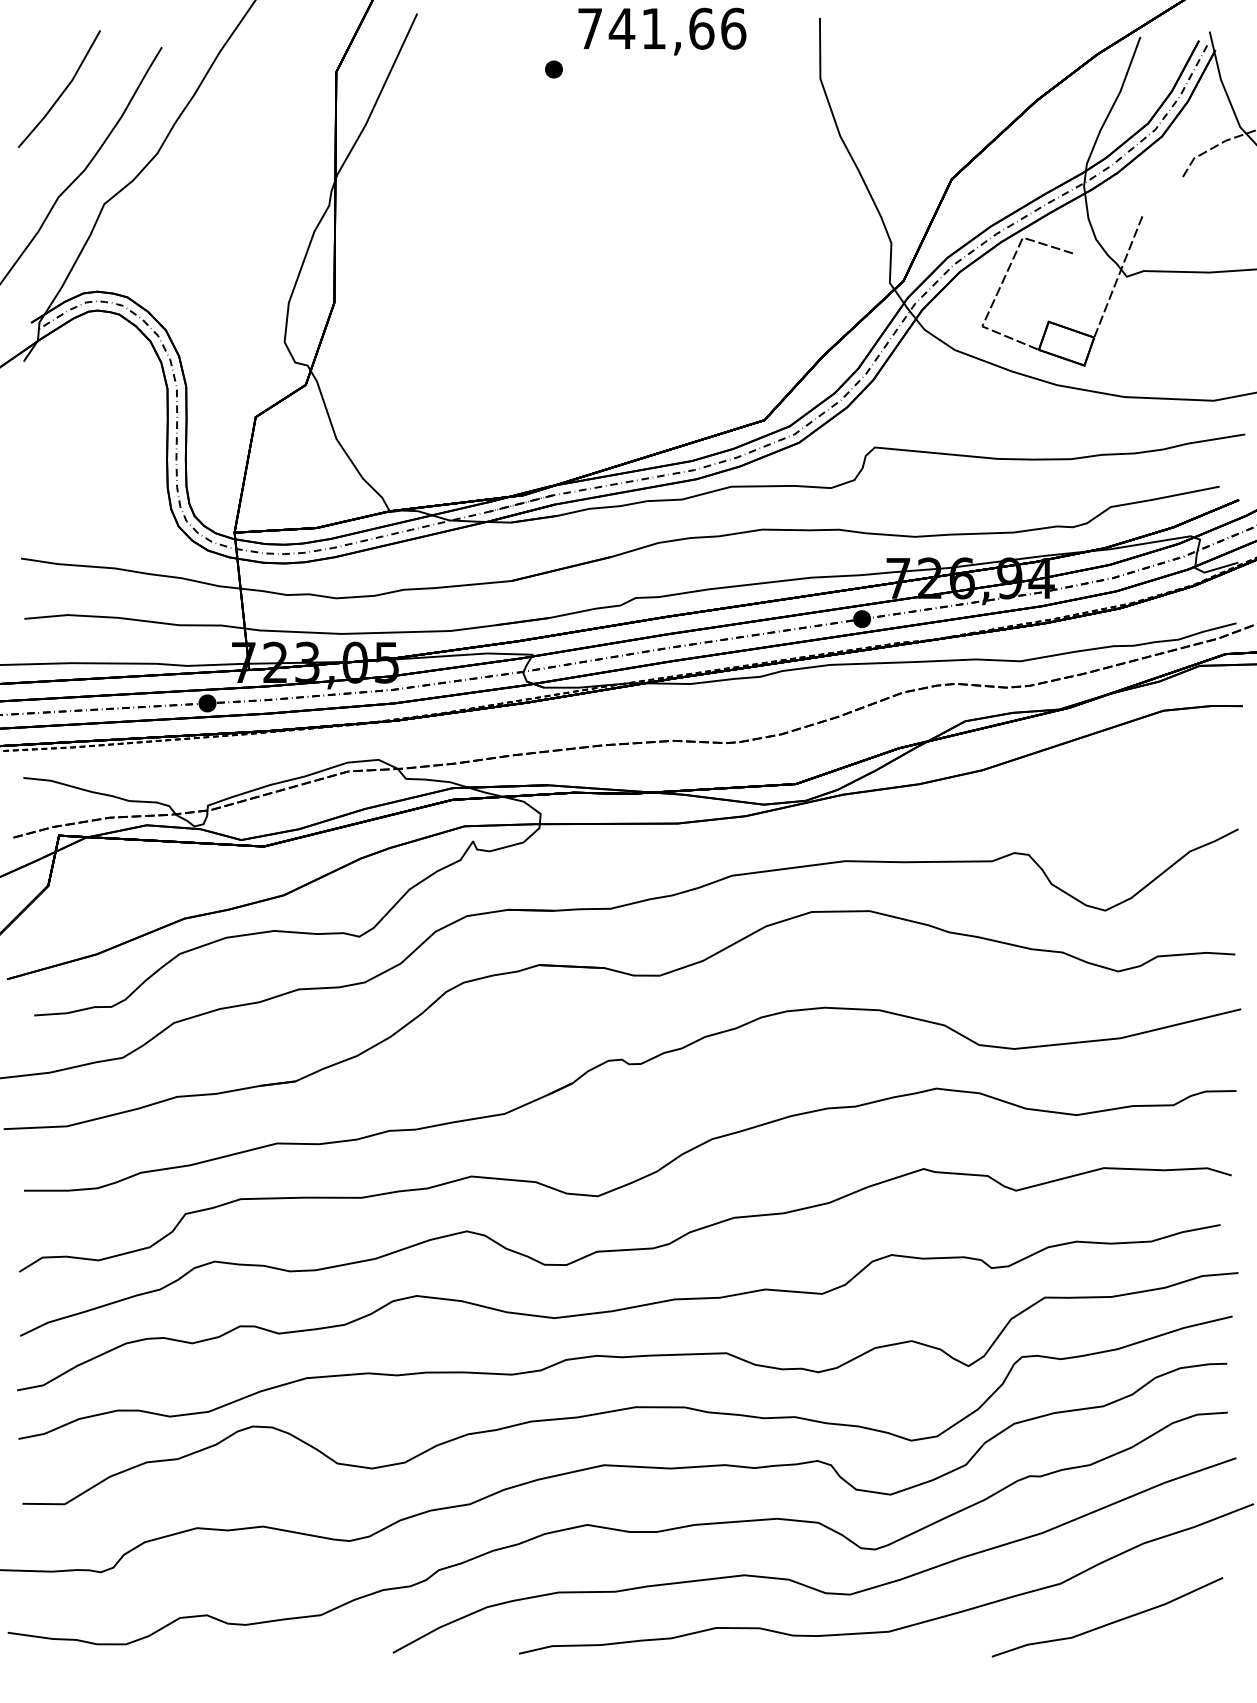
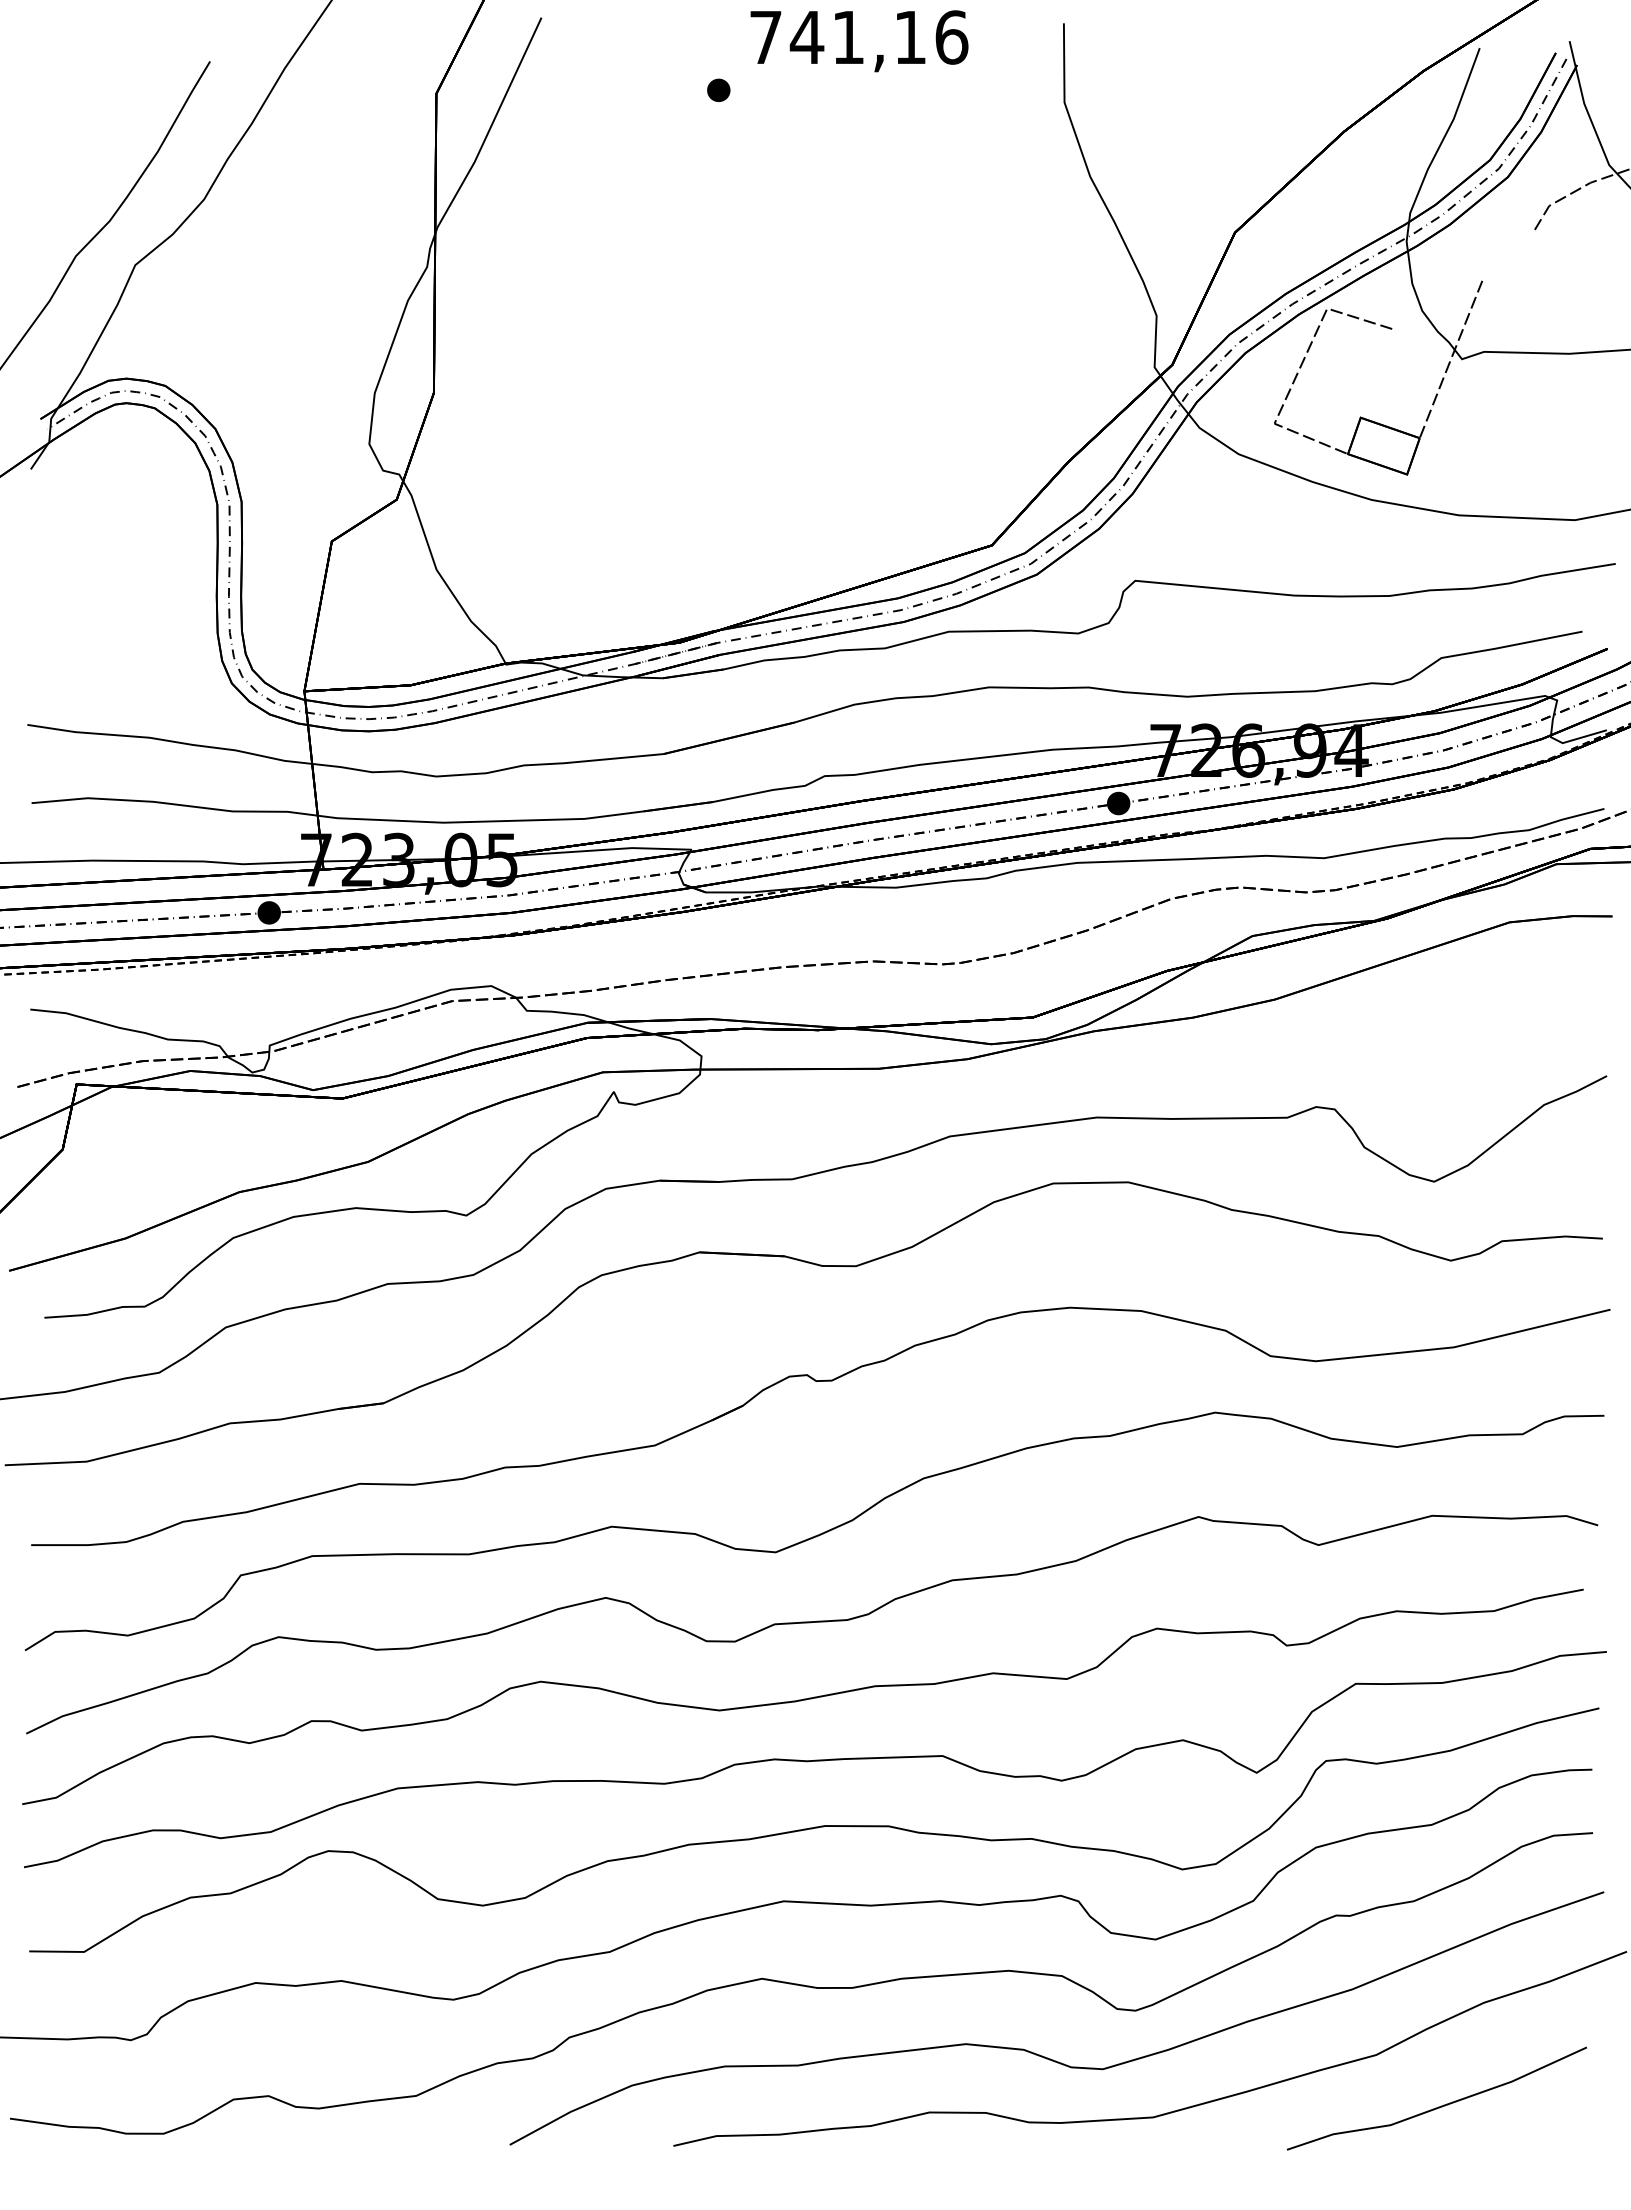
text: (701, 28) -> (910, 37), 741,66 -> 741,16
line: (63, 90) -> (82, 117), removed

